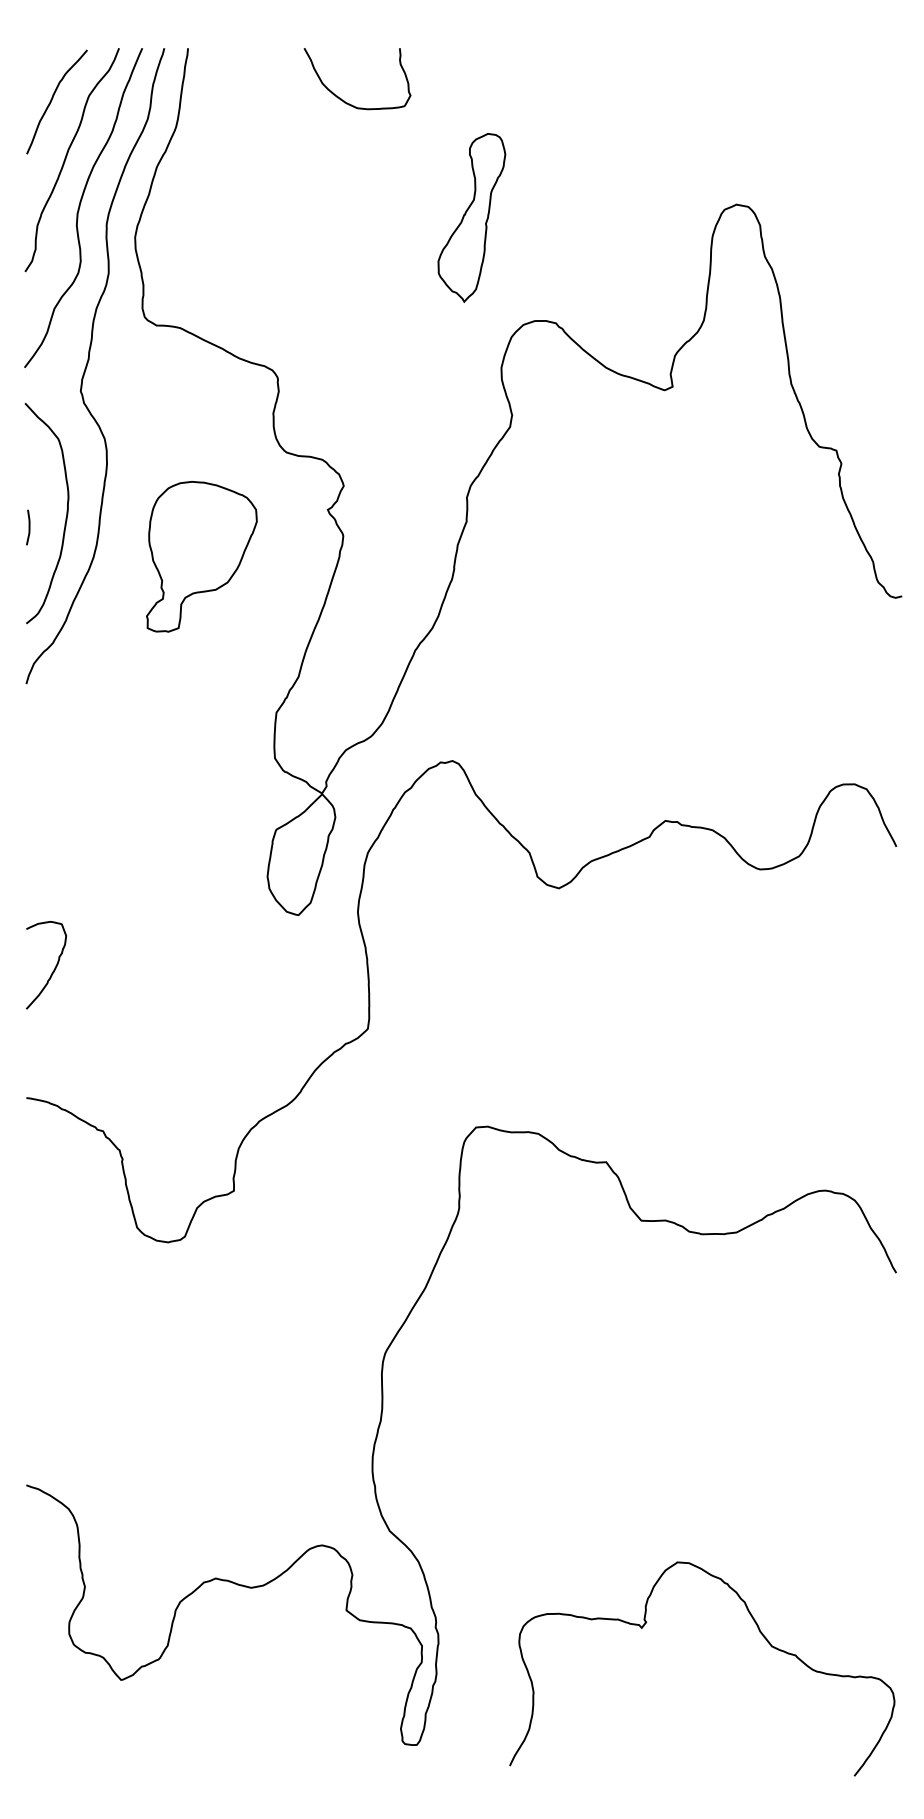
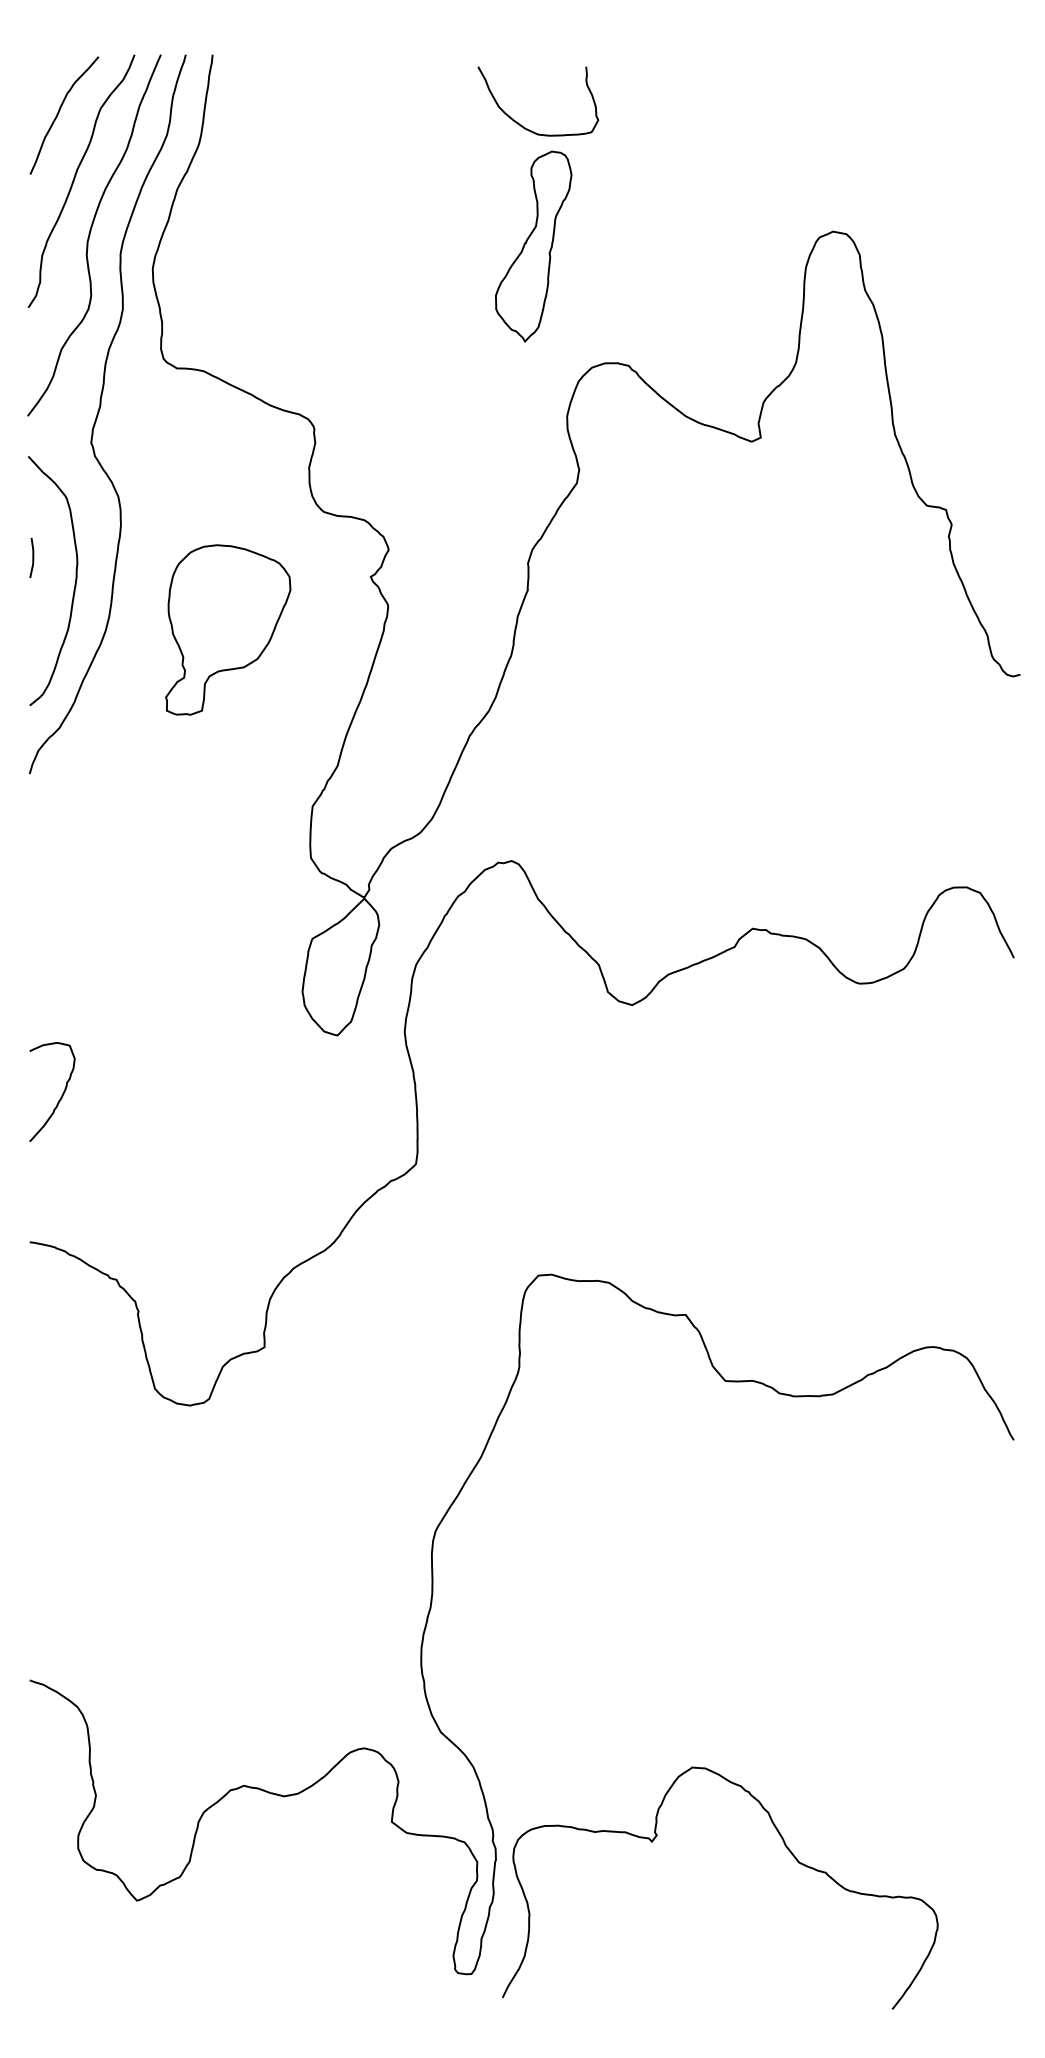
curve: (342, 99) -> (521, 124), moved
curve: (28, 527) -> (32, 557), moved
curve: (759, 1631) -> (784, 1845), moved

